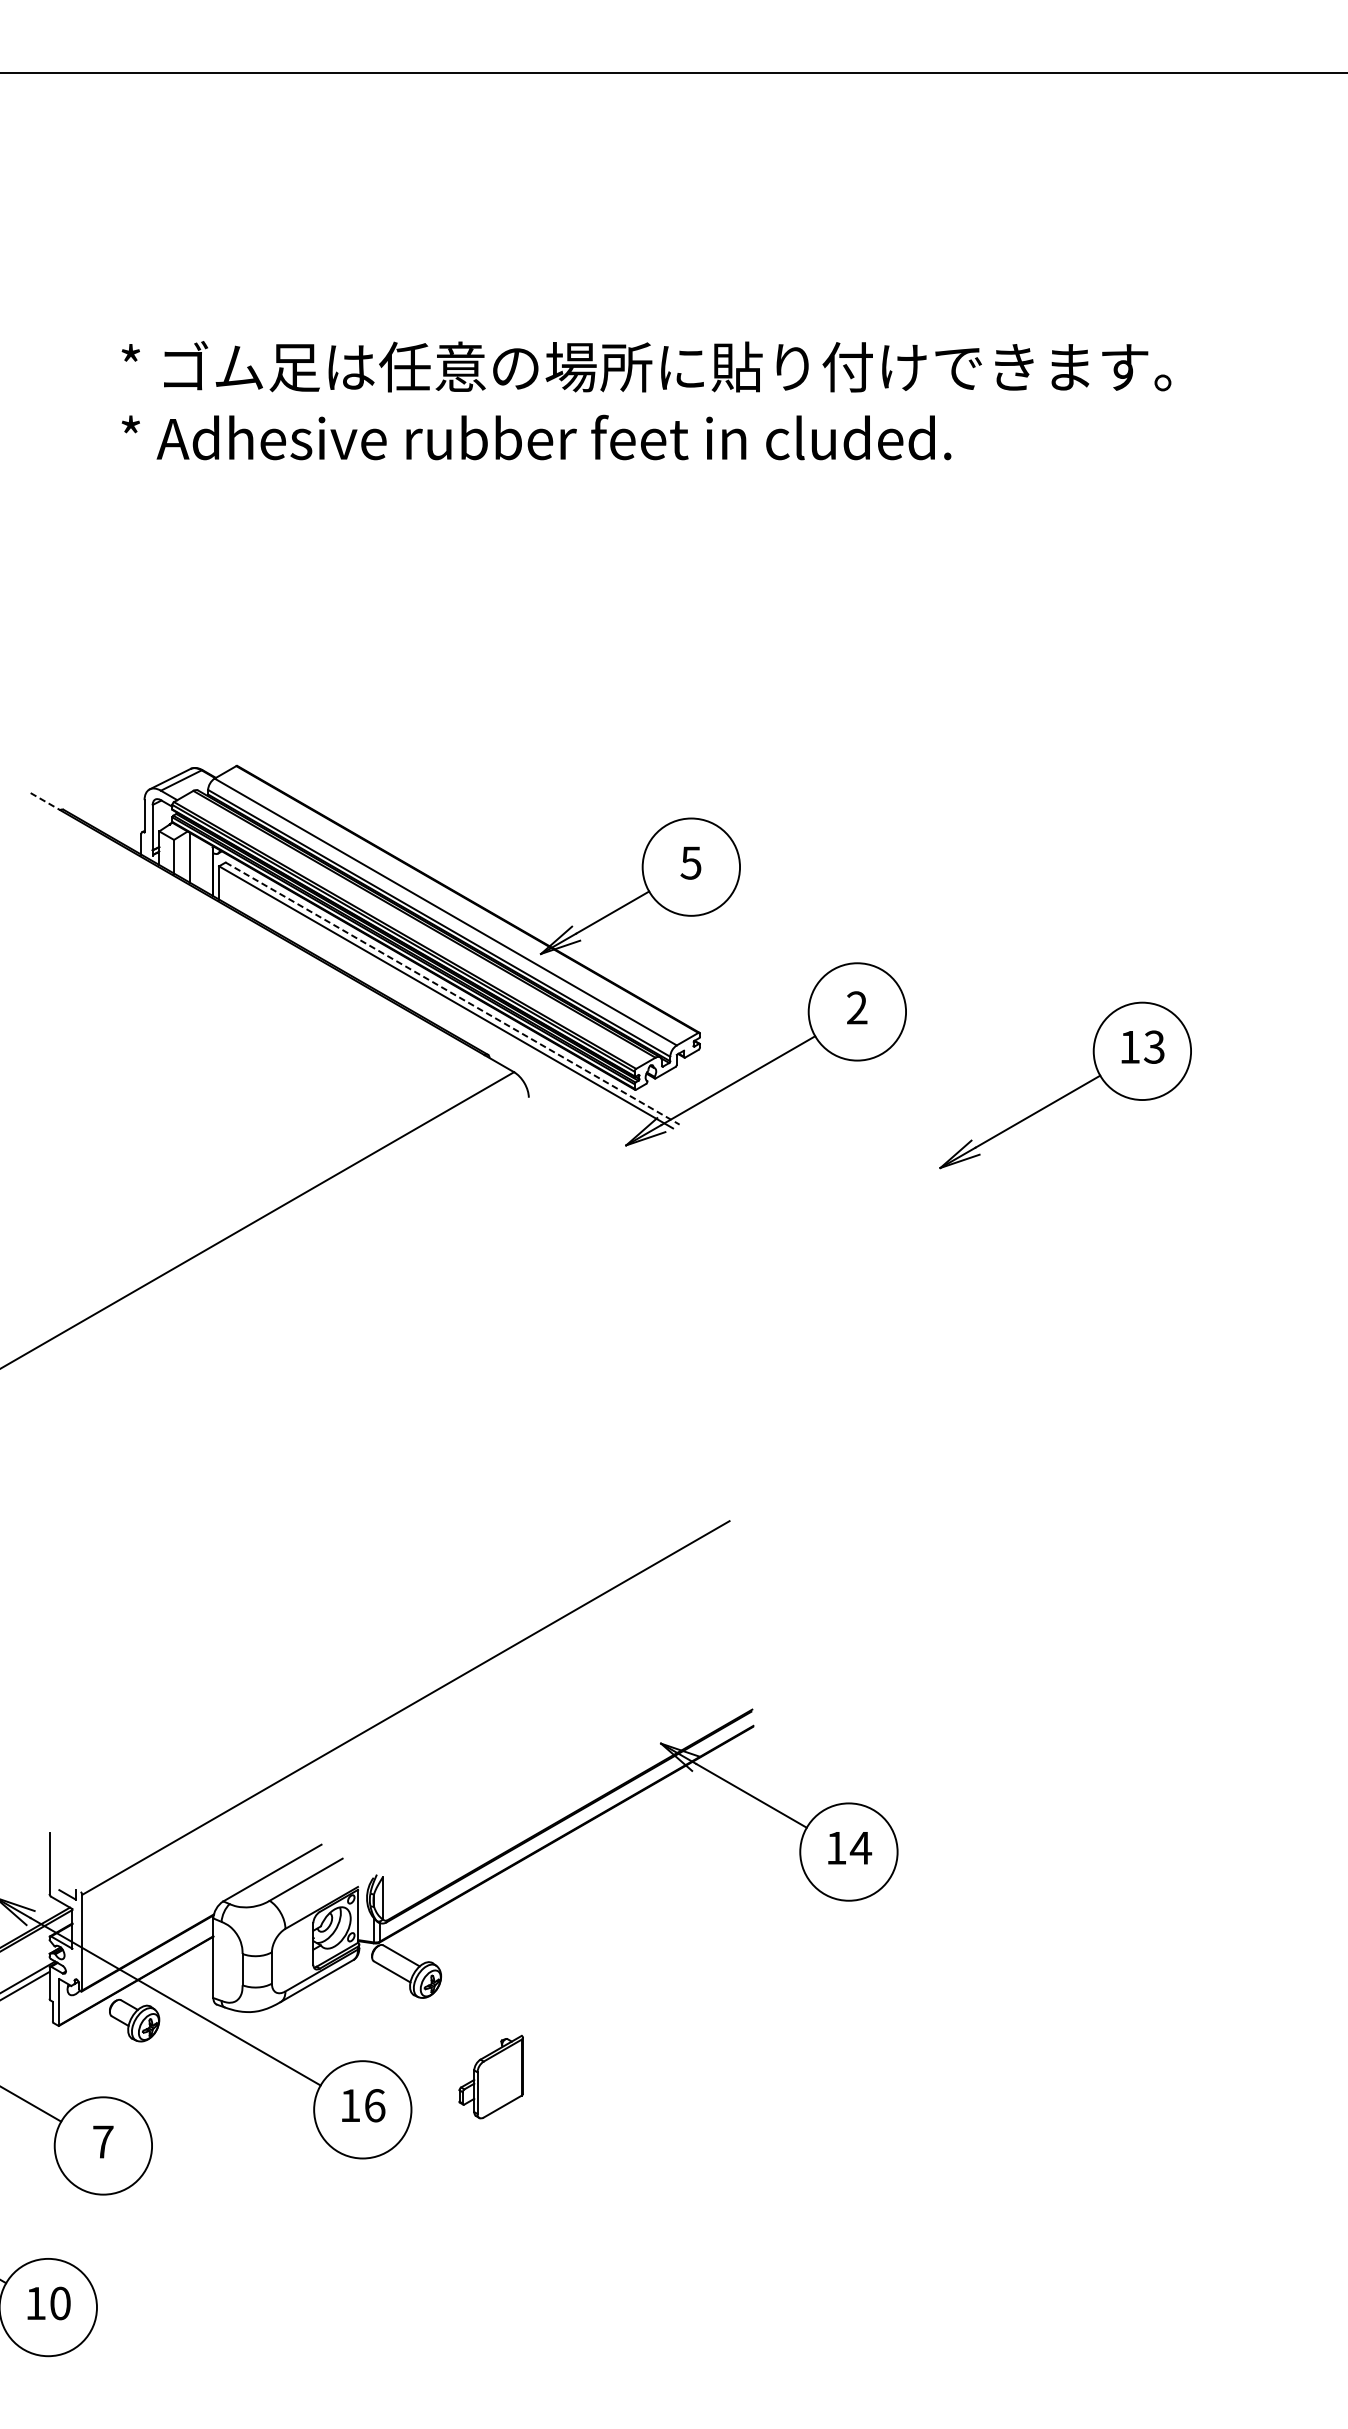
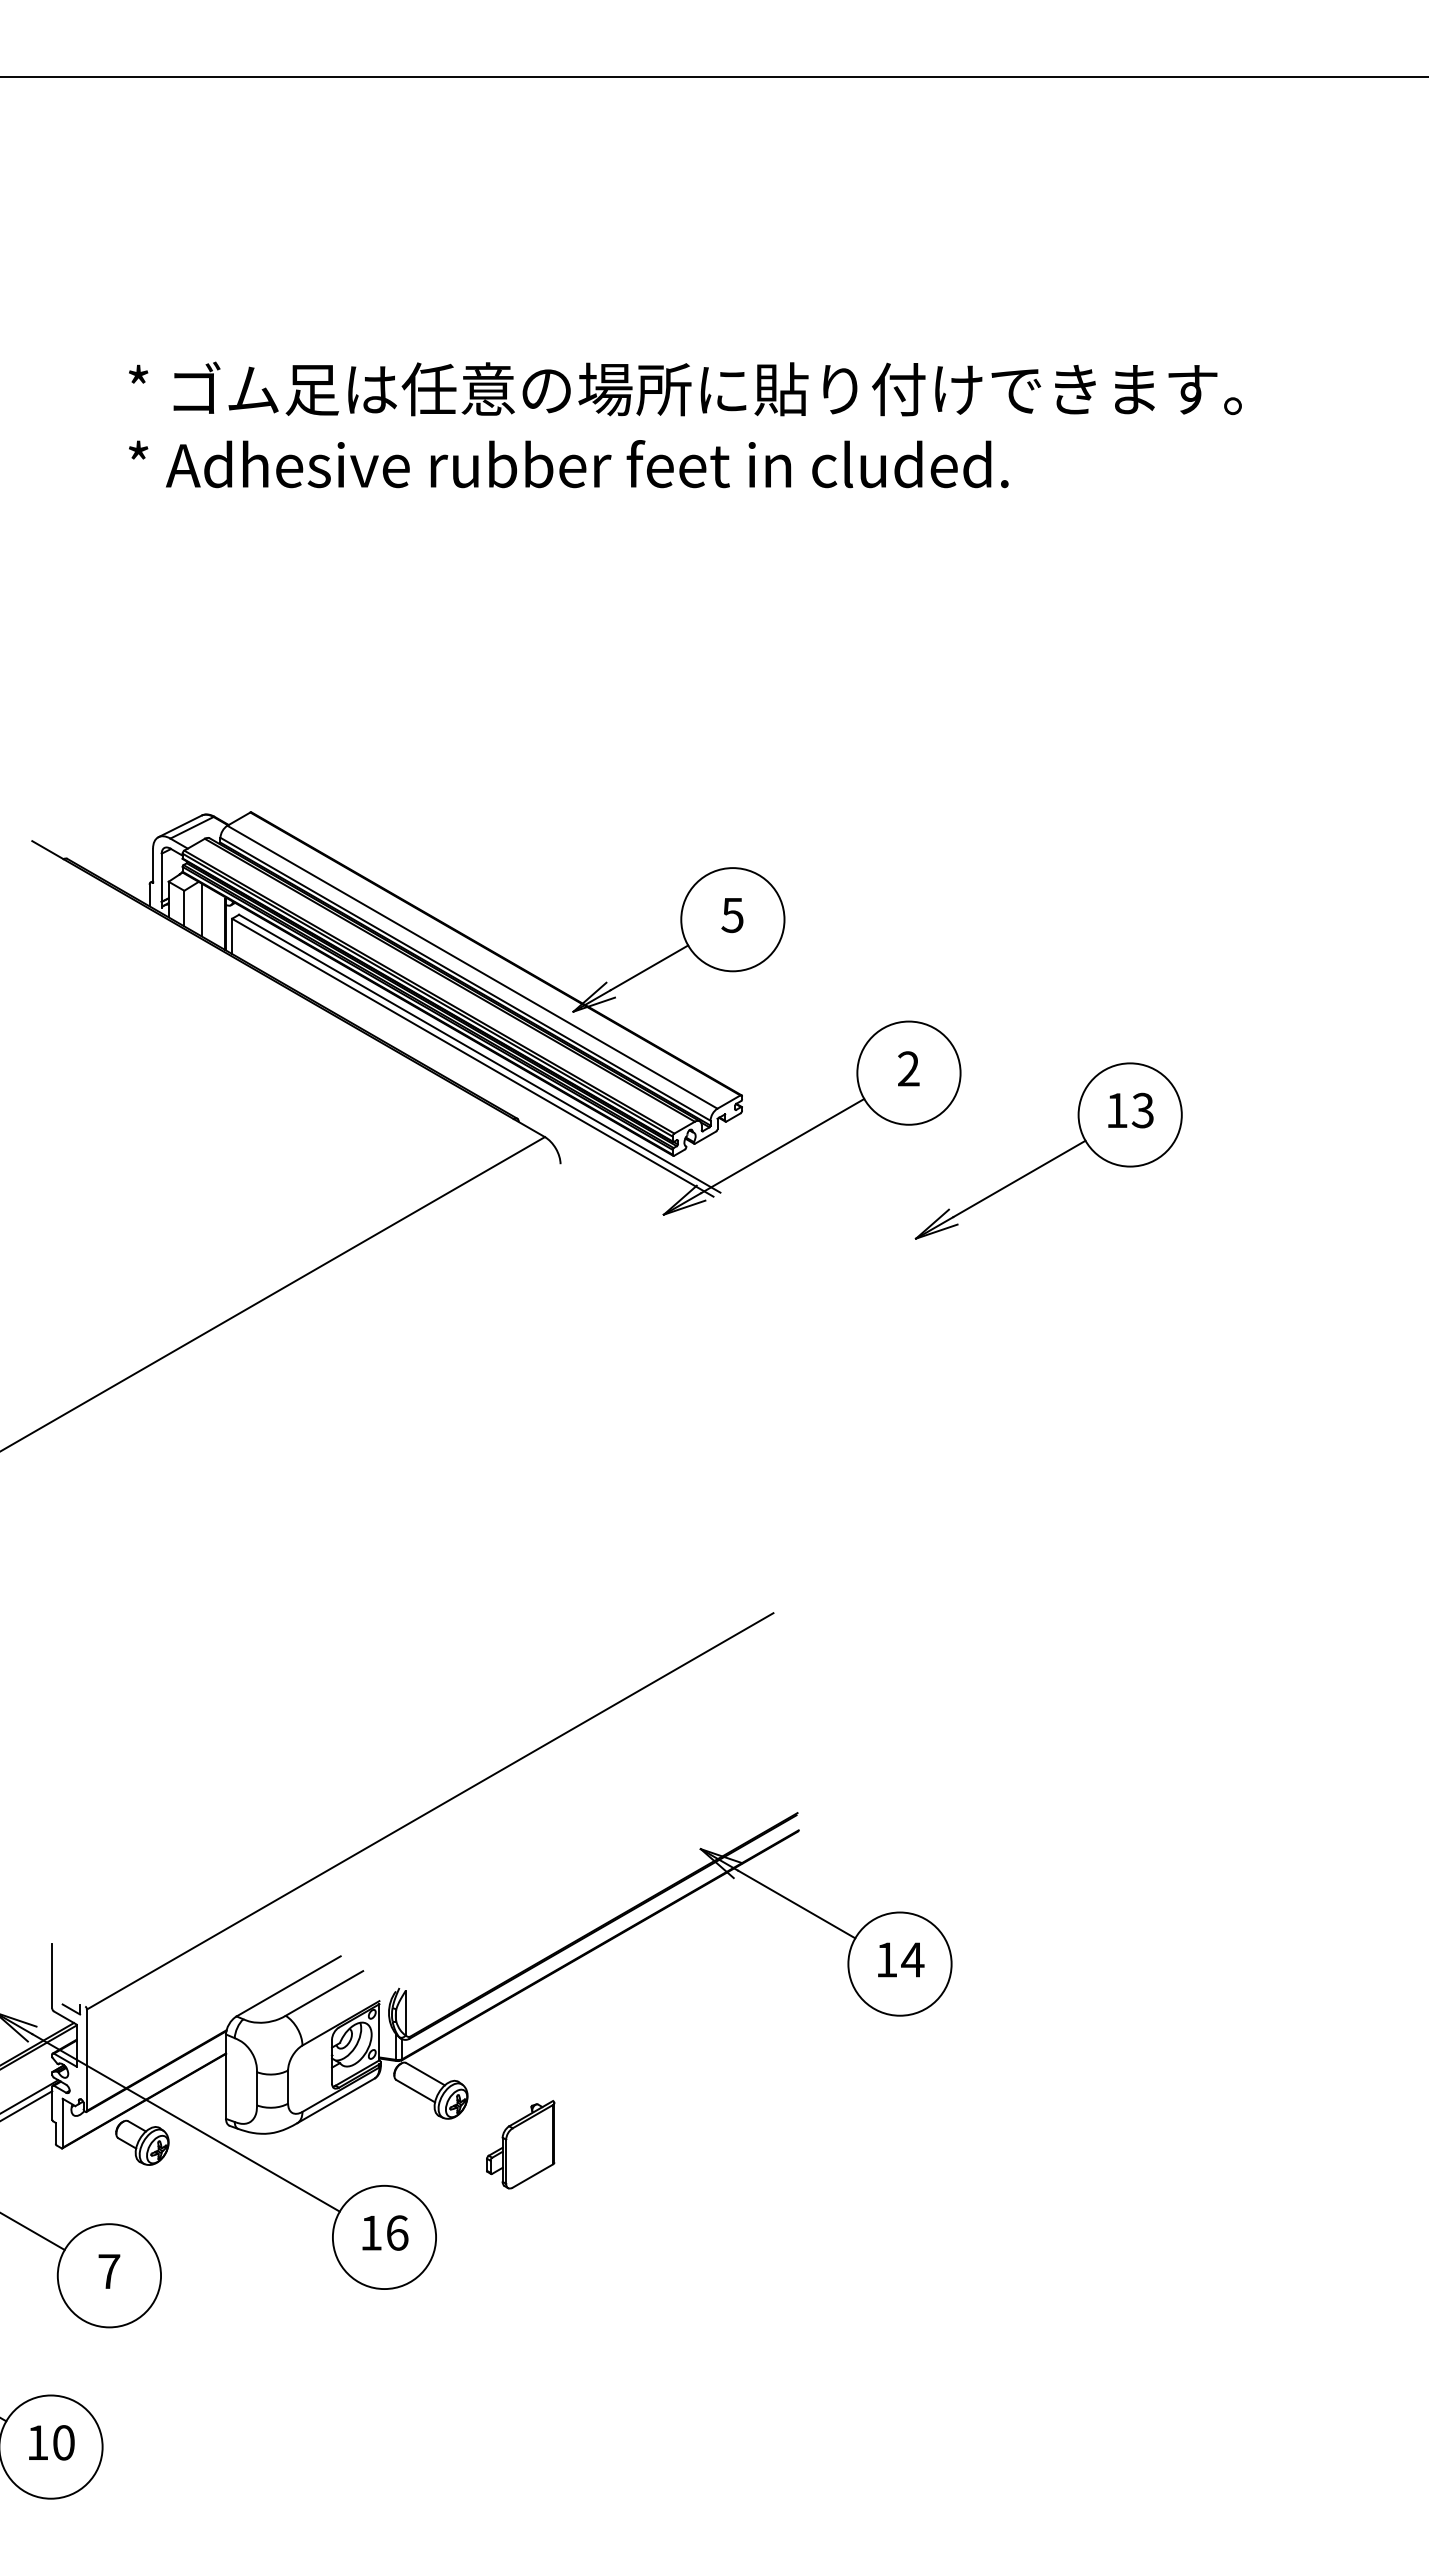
line: (45, 801) -> (48, 850), dashed -> solid
line: (452, 993) -> (479, 1053), dashed -> solid
part: (1069, 1092) -> (1052, 1158), moved
part: (491, 2076) -> (520, 2144), moved

